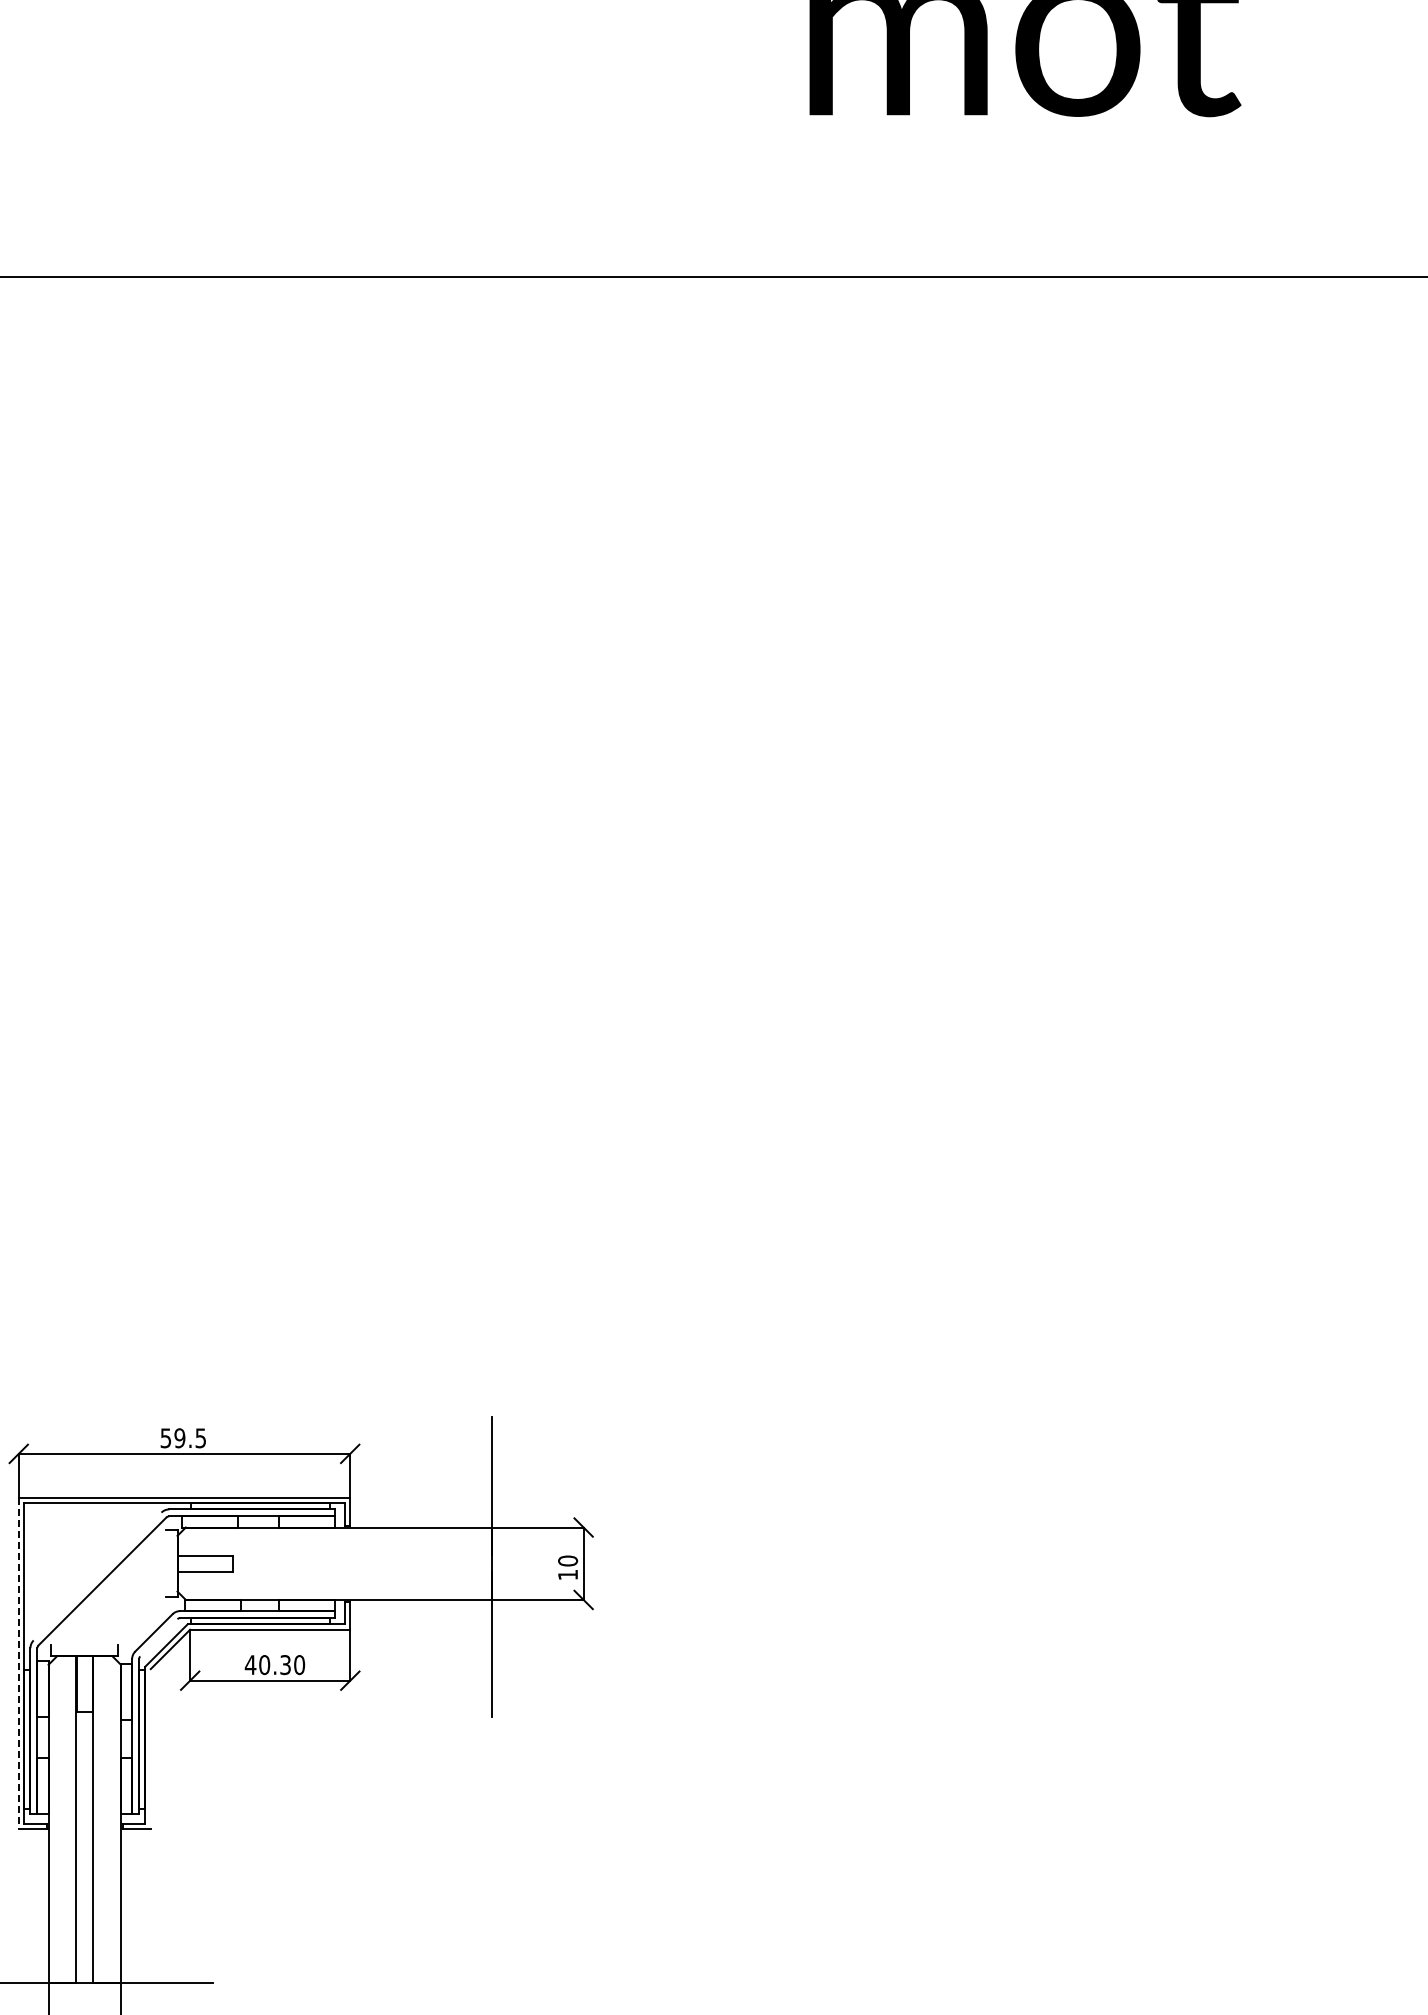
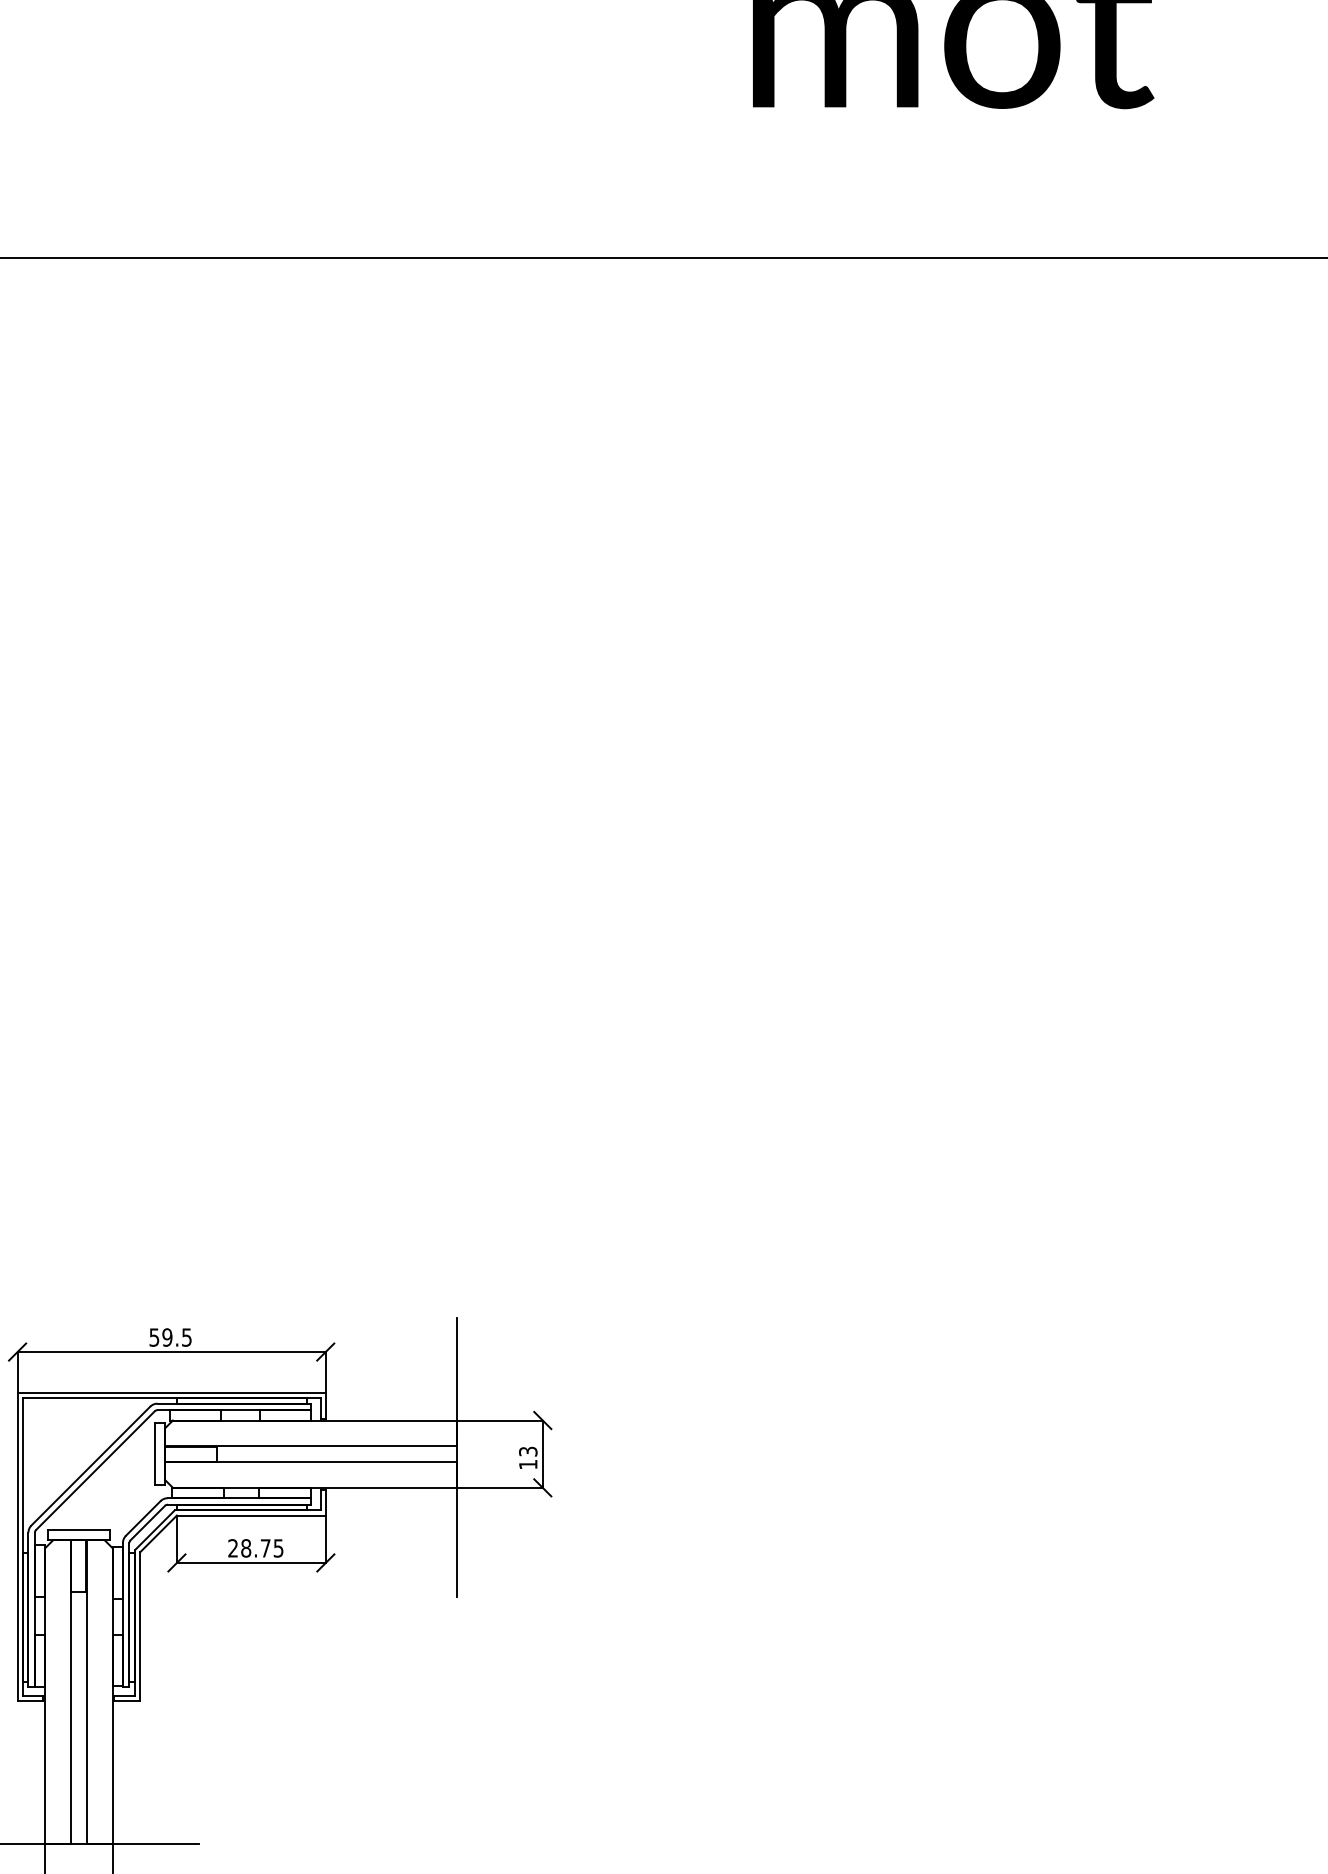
line: (334, 1555) -> (311, 1446), added
text: (568, 1560) -> (528, 1451), 10 -> 13
line: (166, 1563) -> (154, 1453), added
line: (334, 1572) -> (311, 1462), added
line: (97, 1576) -> (90, 1466), added
line: (158, 1637) -> (147, 1522), added
line: (84, 1645) -> (78, 1530), added
line: (18, 1663) -> (17, 1546), dashed -> solid
text: (274, 1665) -> (255, 1548), 40.30 -> 28.75
line: (150, 1749) -> (140, 1626), added

